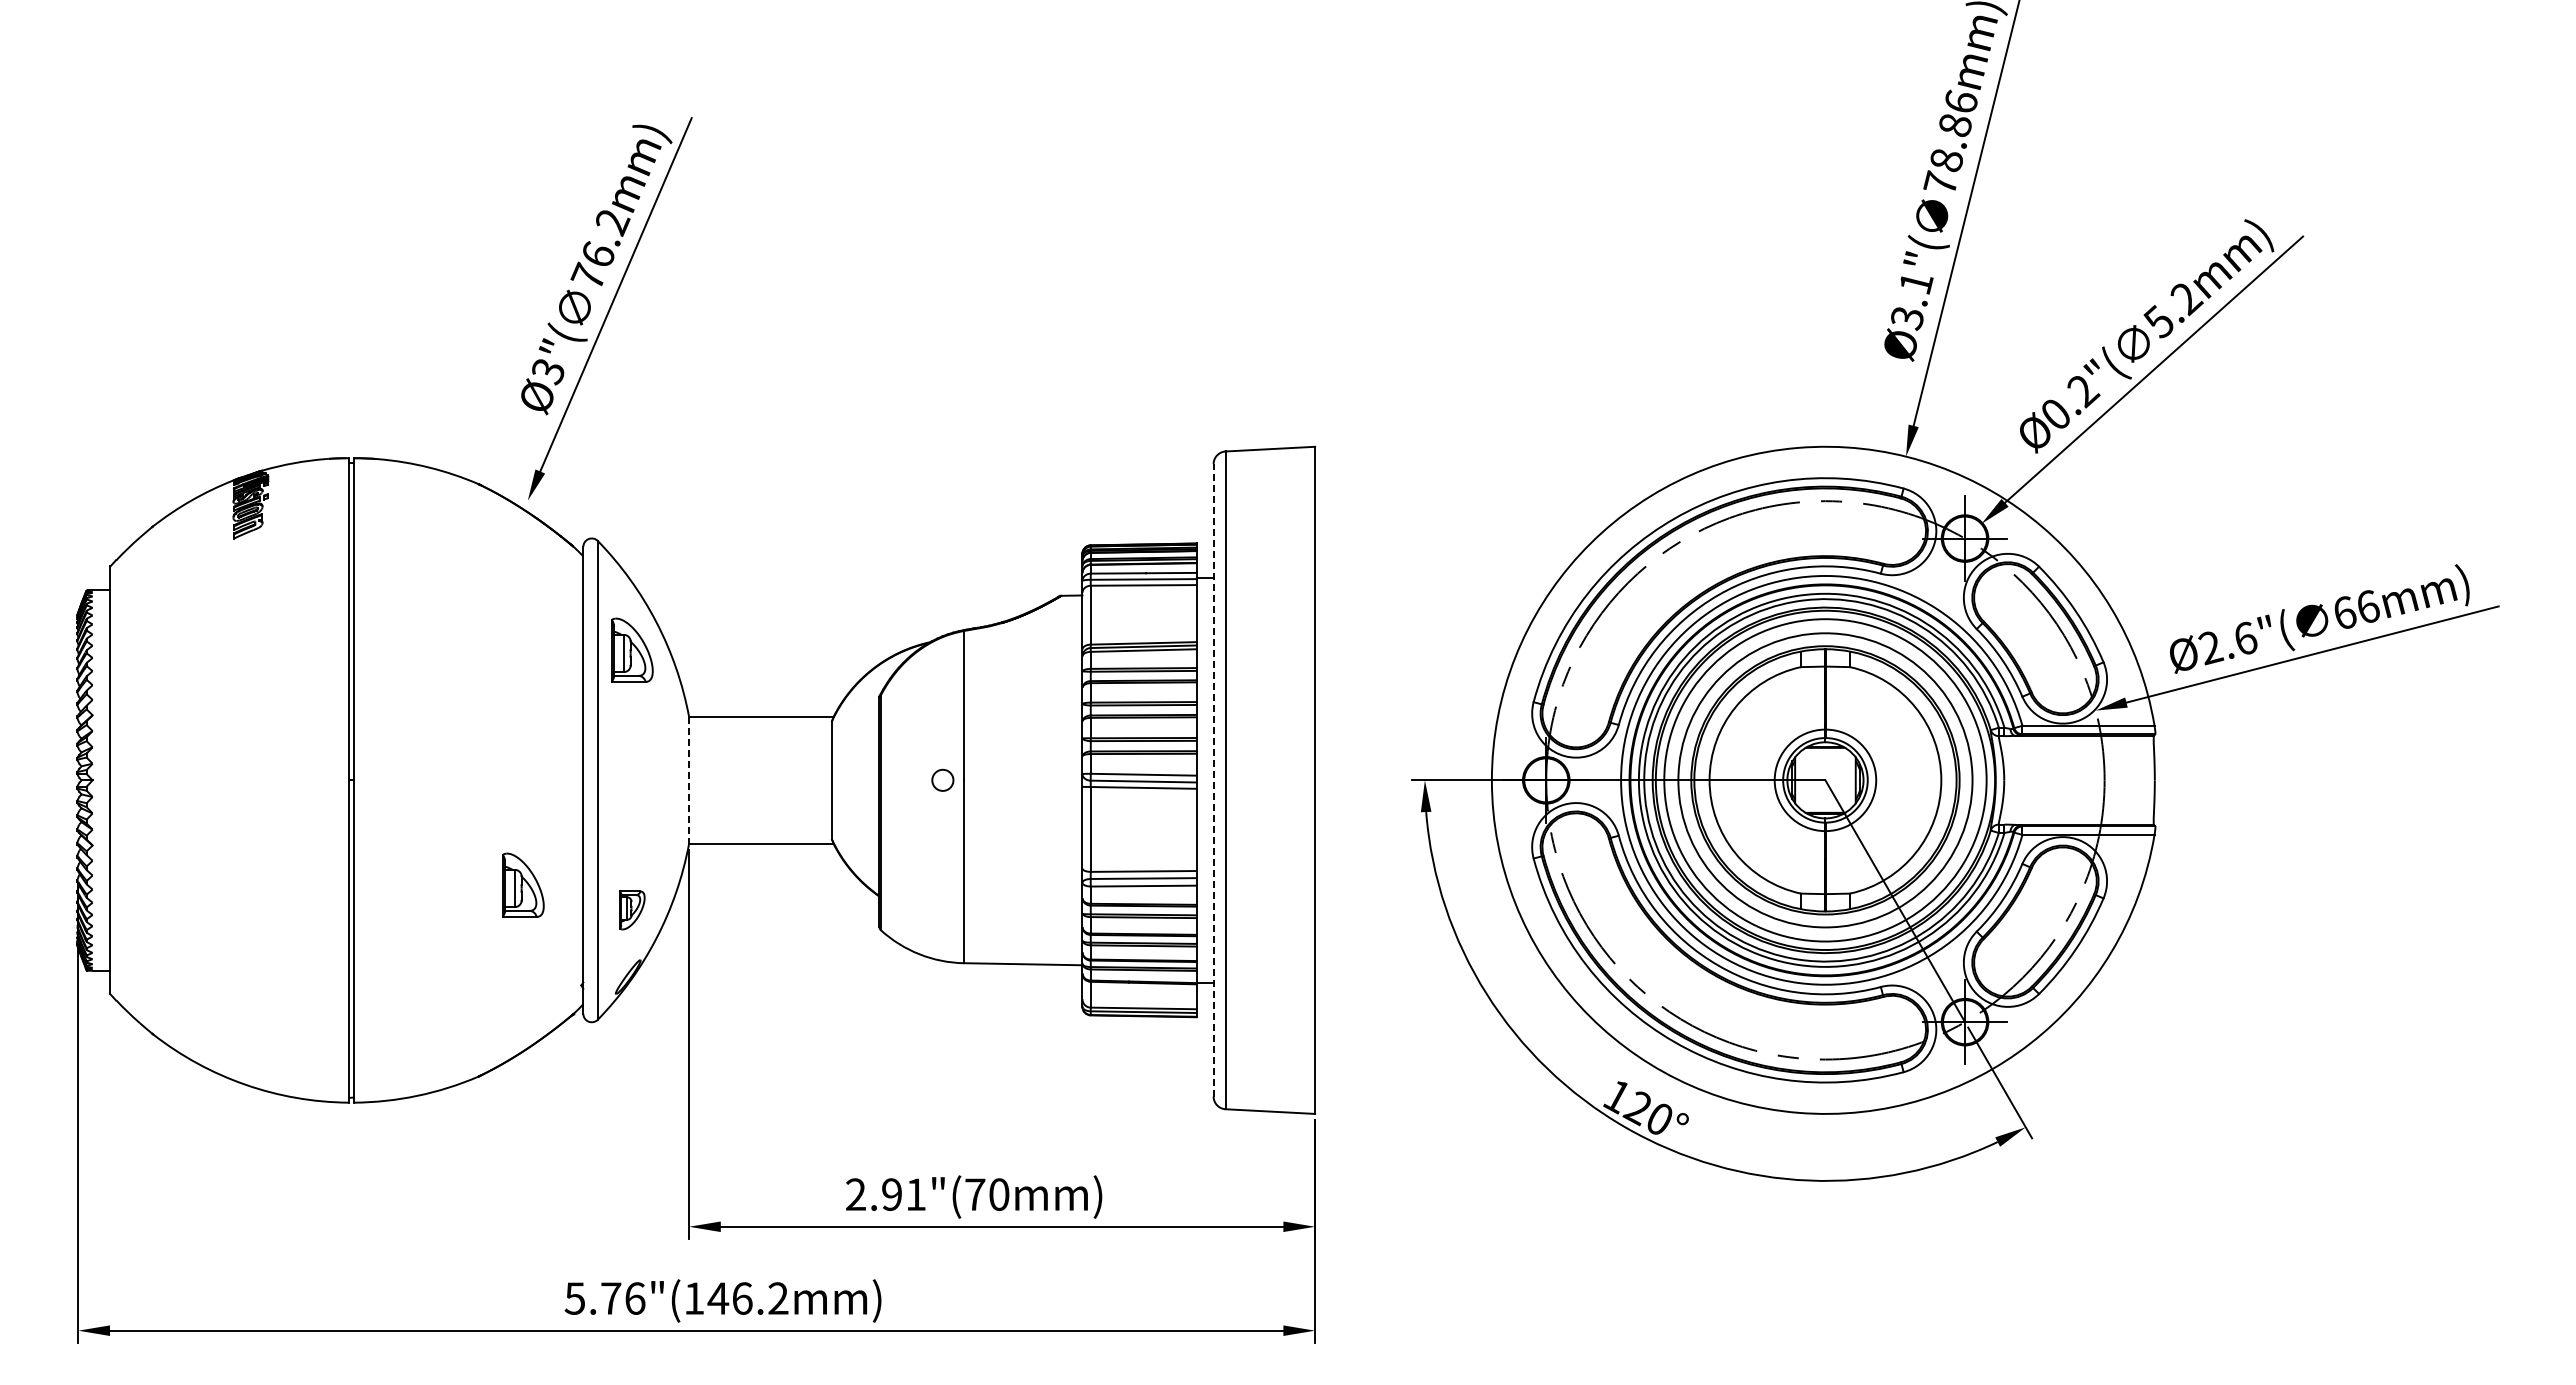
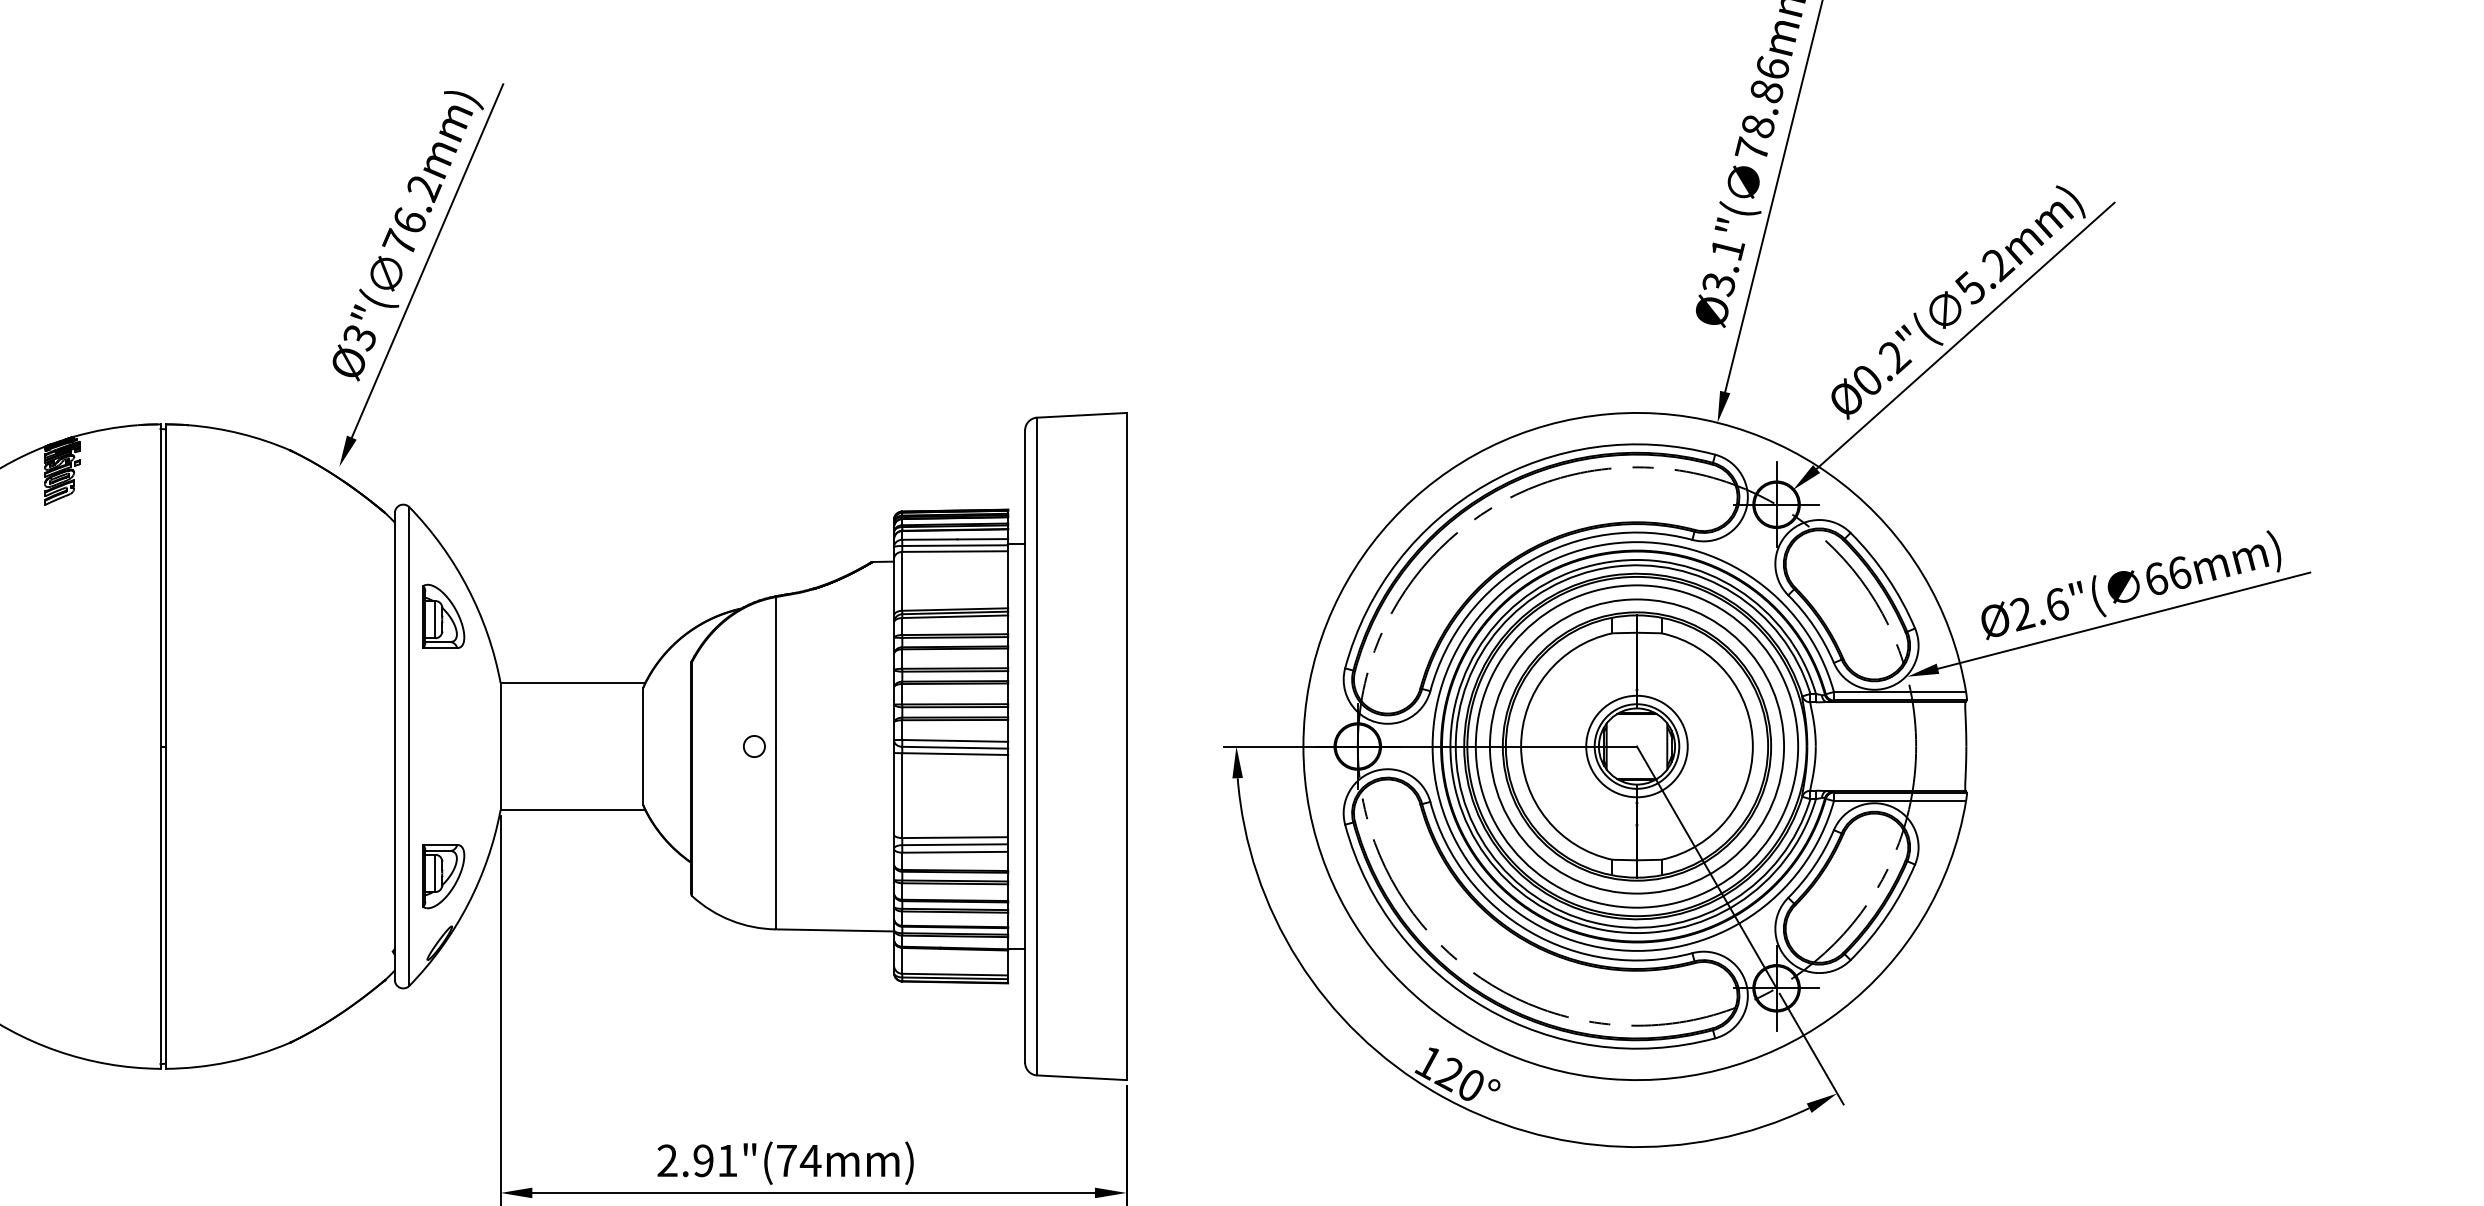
line: (1213, 779) -> (1025, 745), dashed -> solid
line: (689, 780) -> (501, 746), dashed -> solid
part: (523, 884) -> (335, 850), removed
part: (632, 910) -> (444, 876), size x1.67
text: (999, 1194) -> (811, 1160), 2.91"(70mm) -> 2.91"(74mm)

